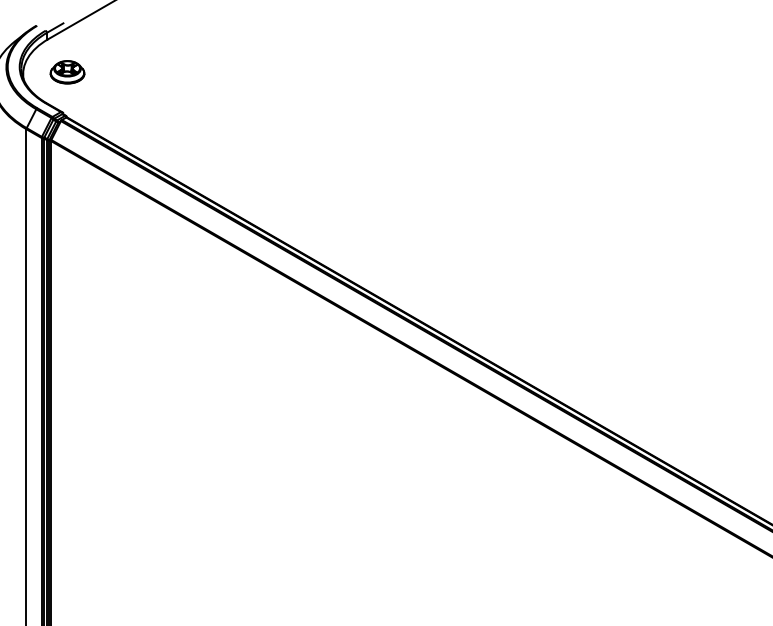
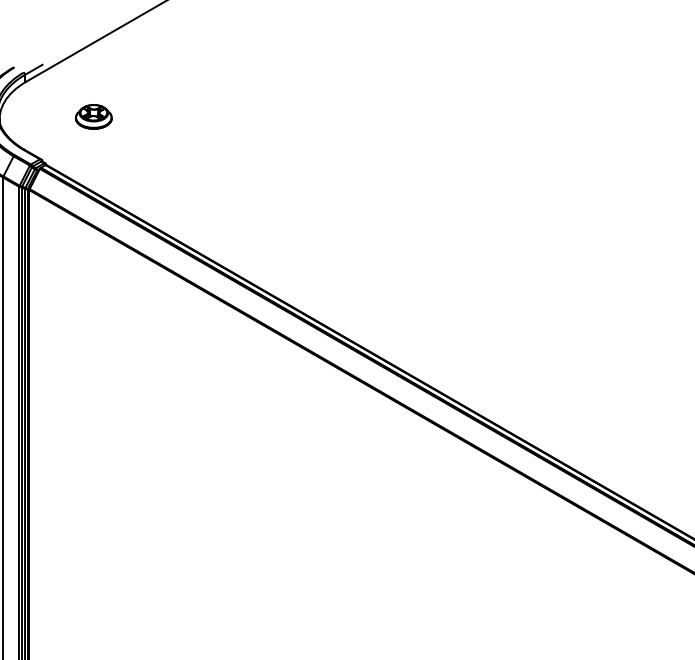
part: (67, 72) -> (93, 117), moved

